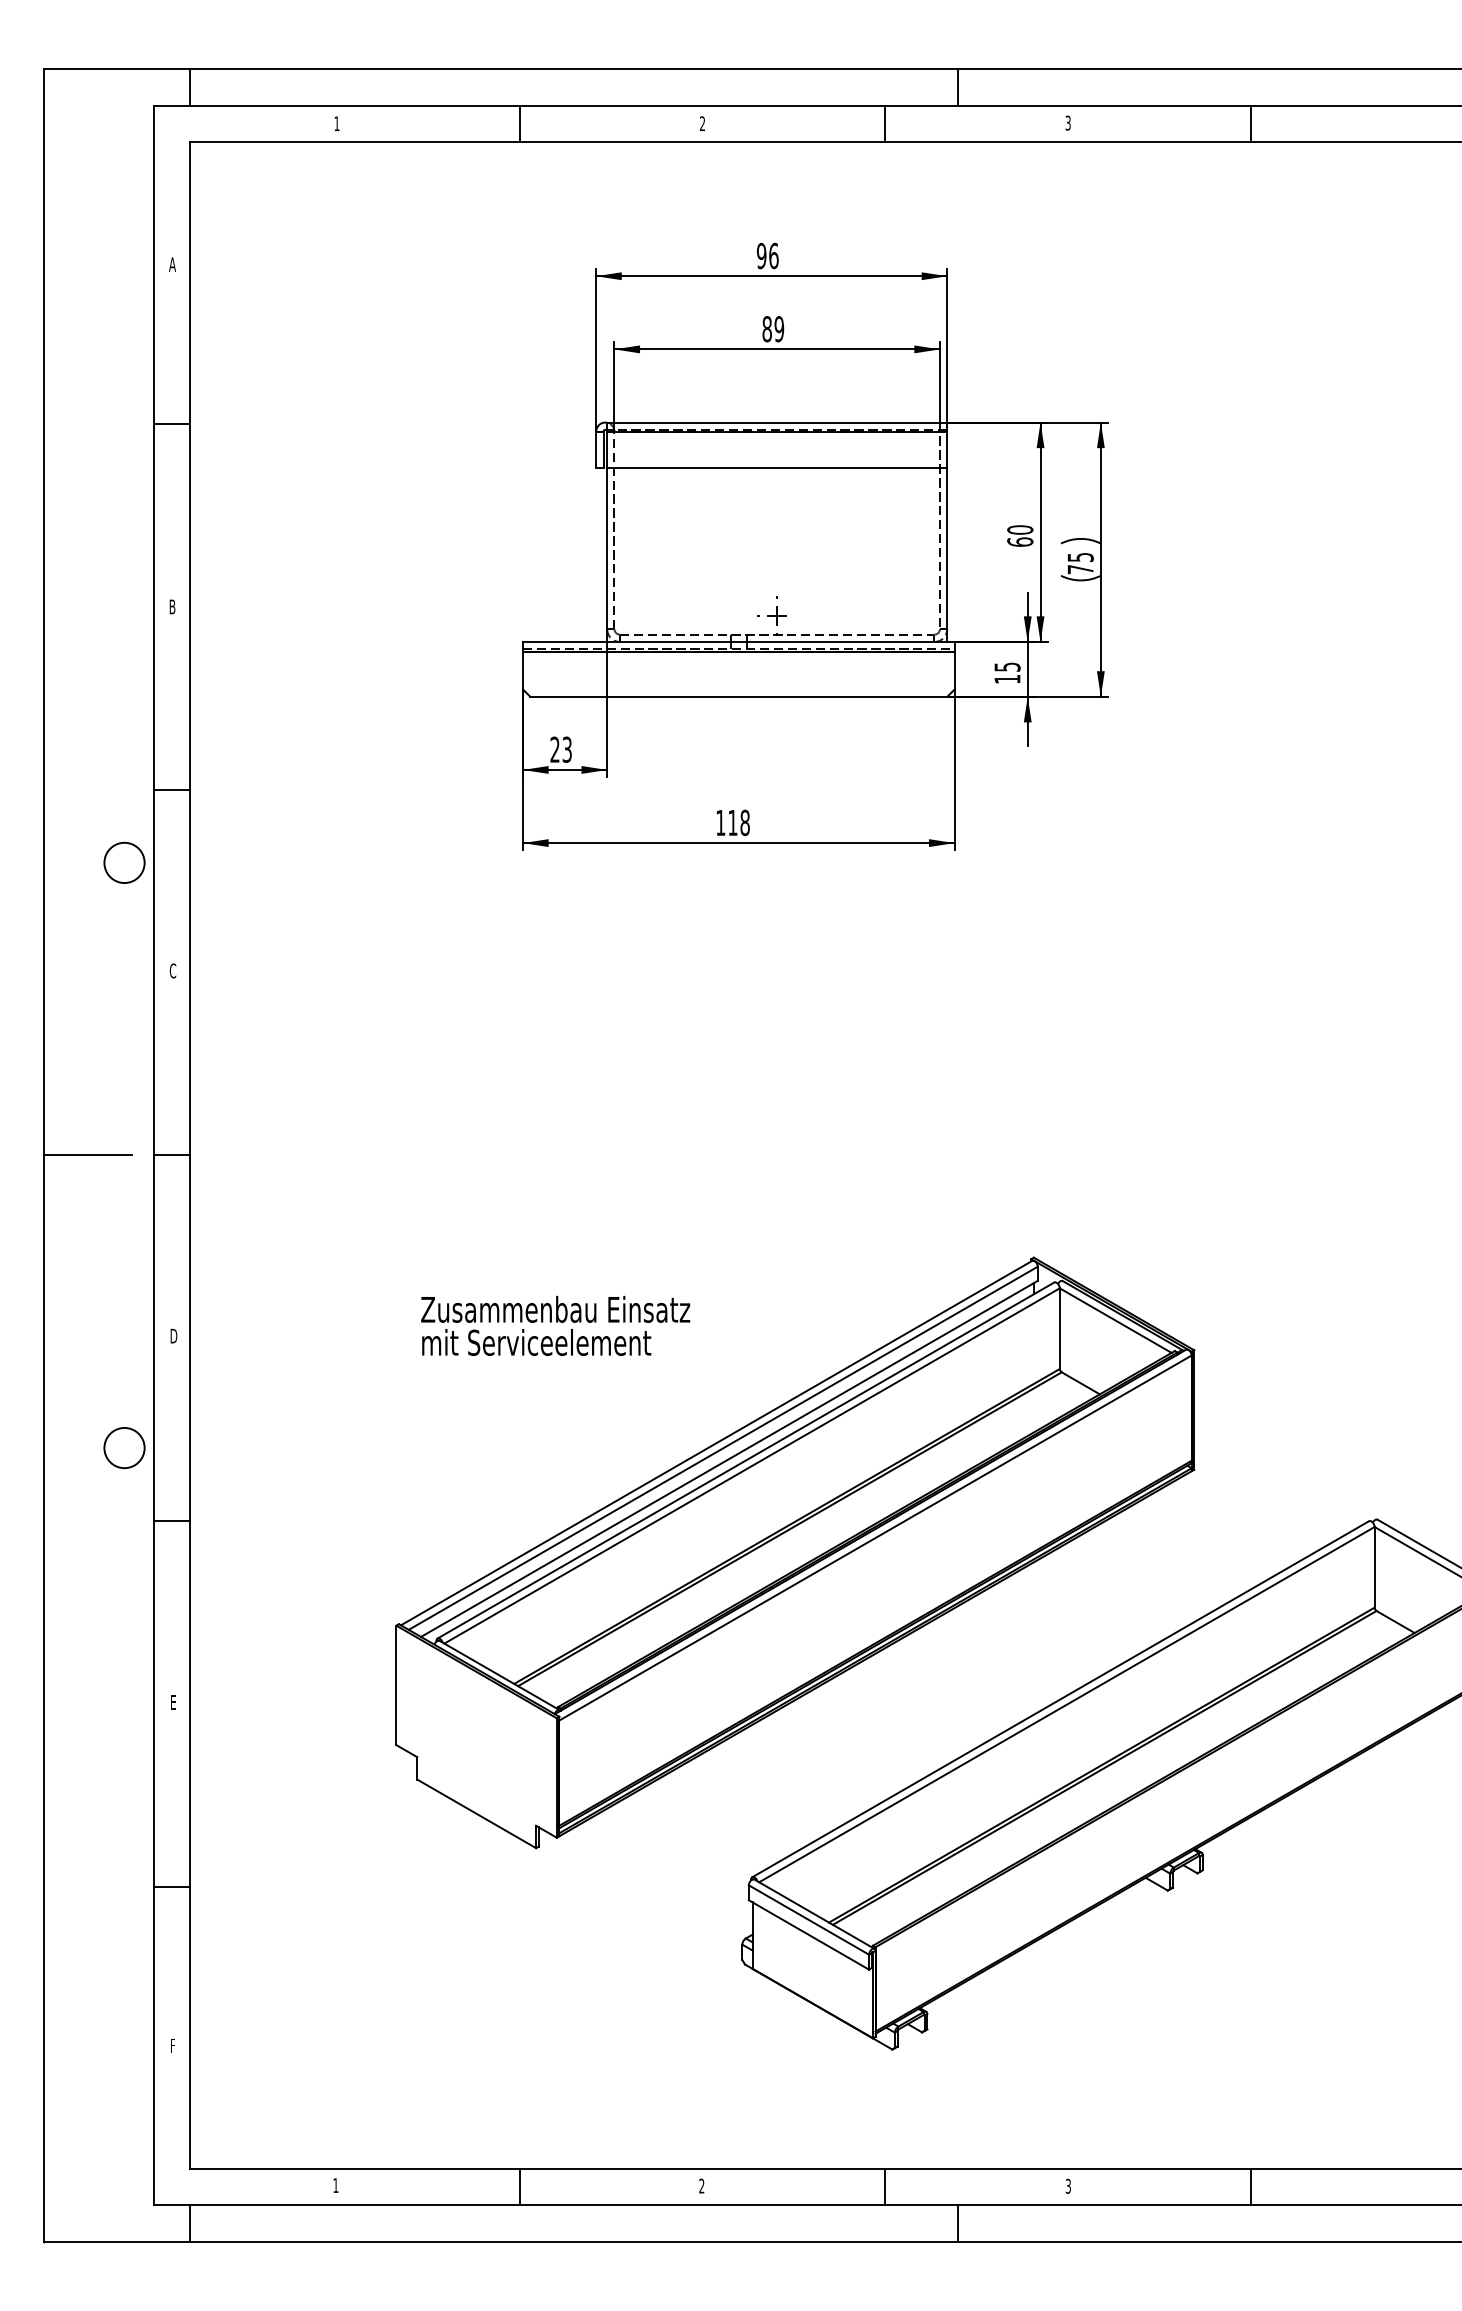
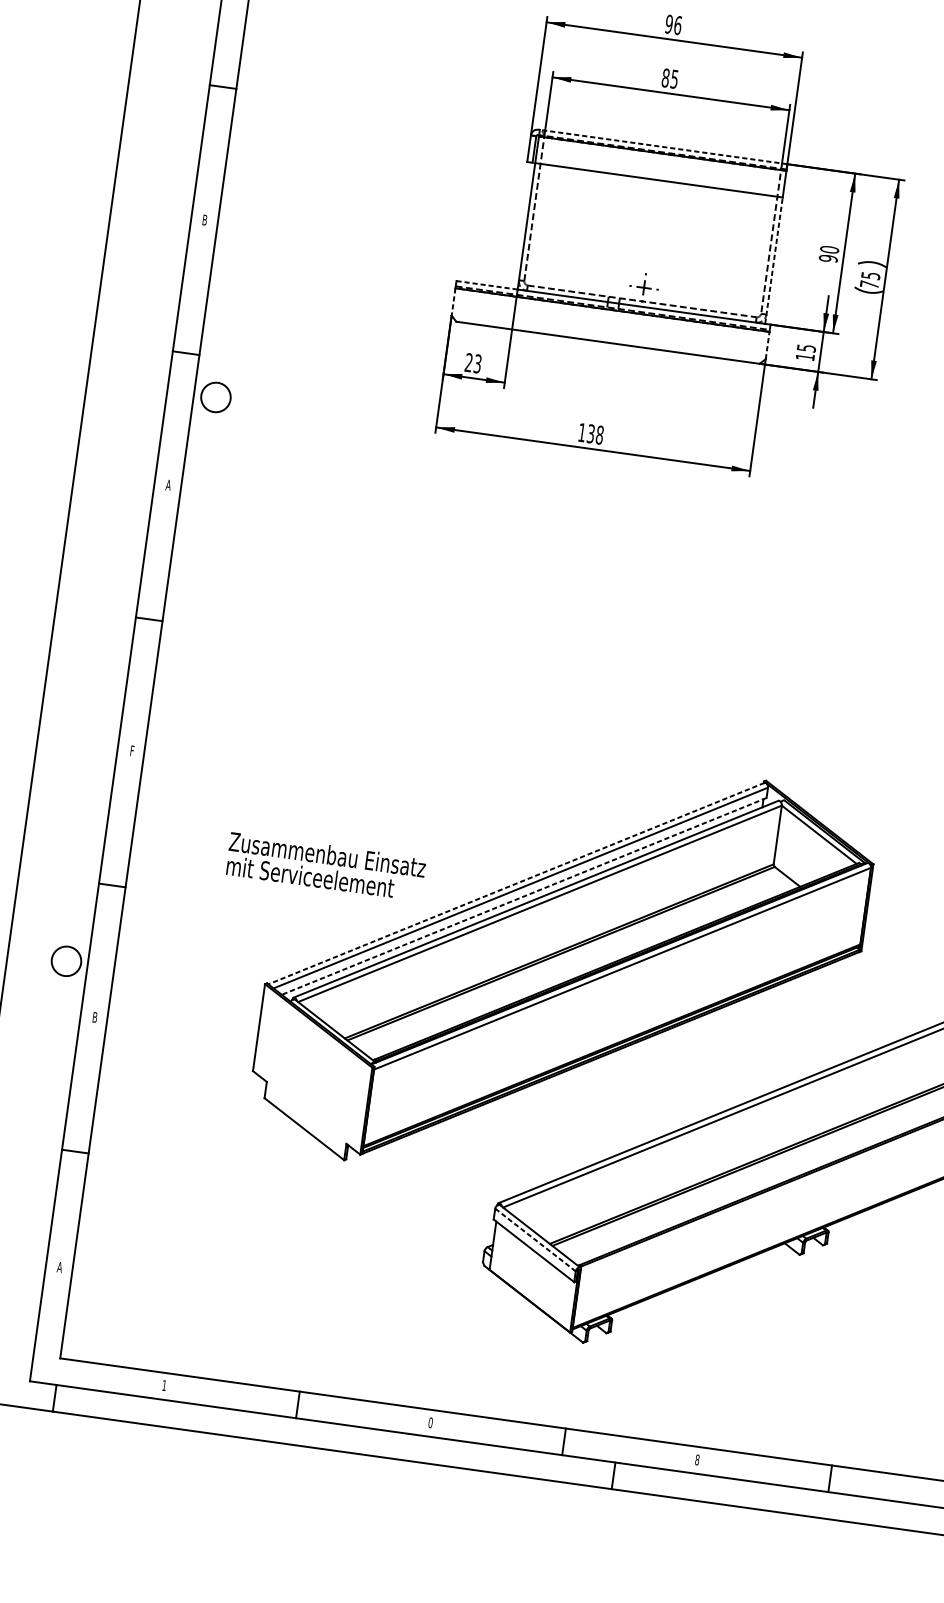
text: (779, 329) -> (674, 79), 89 -> 85
line: (776, 422) -> (663, 146), solid -> dashed
text: (1020, 541) -> (828, 258), 60 -> 90
line: (947, 555) -> (774, 261), solid -> dashed
line: (565, 641) -> (487, 285), solid -> dashed
line: (523, 670) -> (453, 301), solid -> dashed
line: (954, 670) -> (767, 345), solid -> dashed
text: (732, 822) -> (590, 433), 118 -> 138
circle: (124, 862) -> (215, 397), moved
text: (172, 970) -> (168, 484), C -> A
line: (87, 1155) -> (87, 610), removed
text: (555, 1325) -> (325, 866), moved
text: (173, 1335) -> (132, 750), D -> F
line: (716, 1443) -> (516, 883), solid -> dashed
circle: (124, 1448) -> (66, 961), moved
line: (729, 1459) -> (524, 896), solid -> dashed
text: (173, 1702) -> (95, 1017), E -> B
line: (809, 1920) -> (535, 1240), solid -> dashed
text: (172, 2045) -> (59, 1267), F -> A
text: (701, 2185) -> (430, 1422), 2 -> 0
text: (1068, 2185) -> (697, 1459), 3 -> 8

